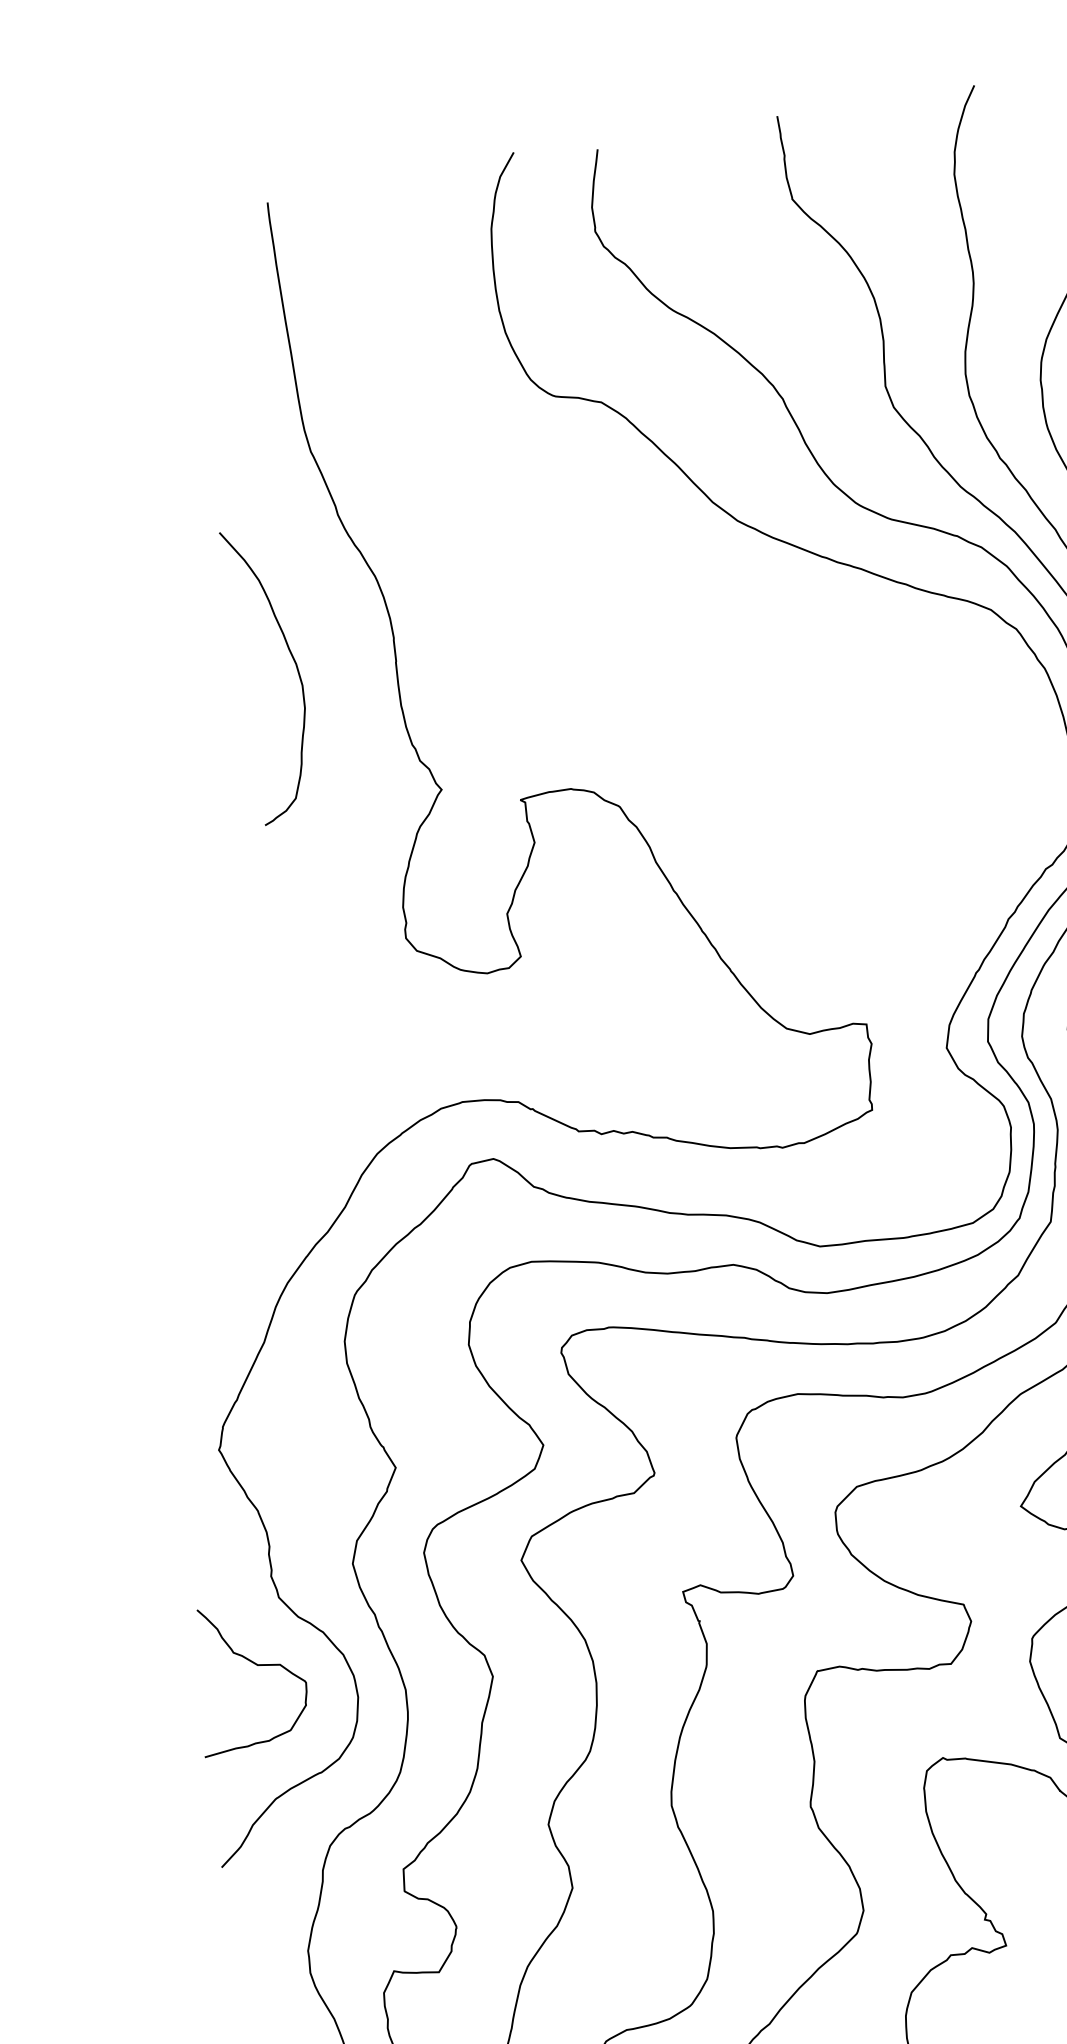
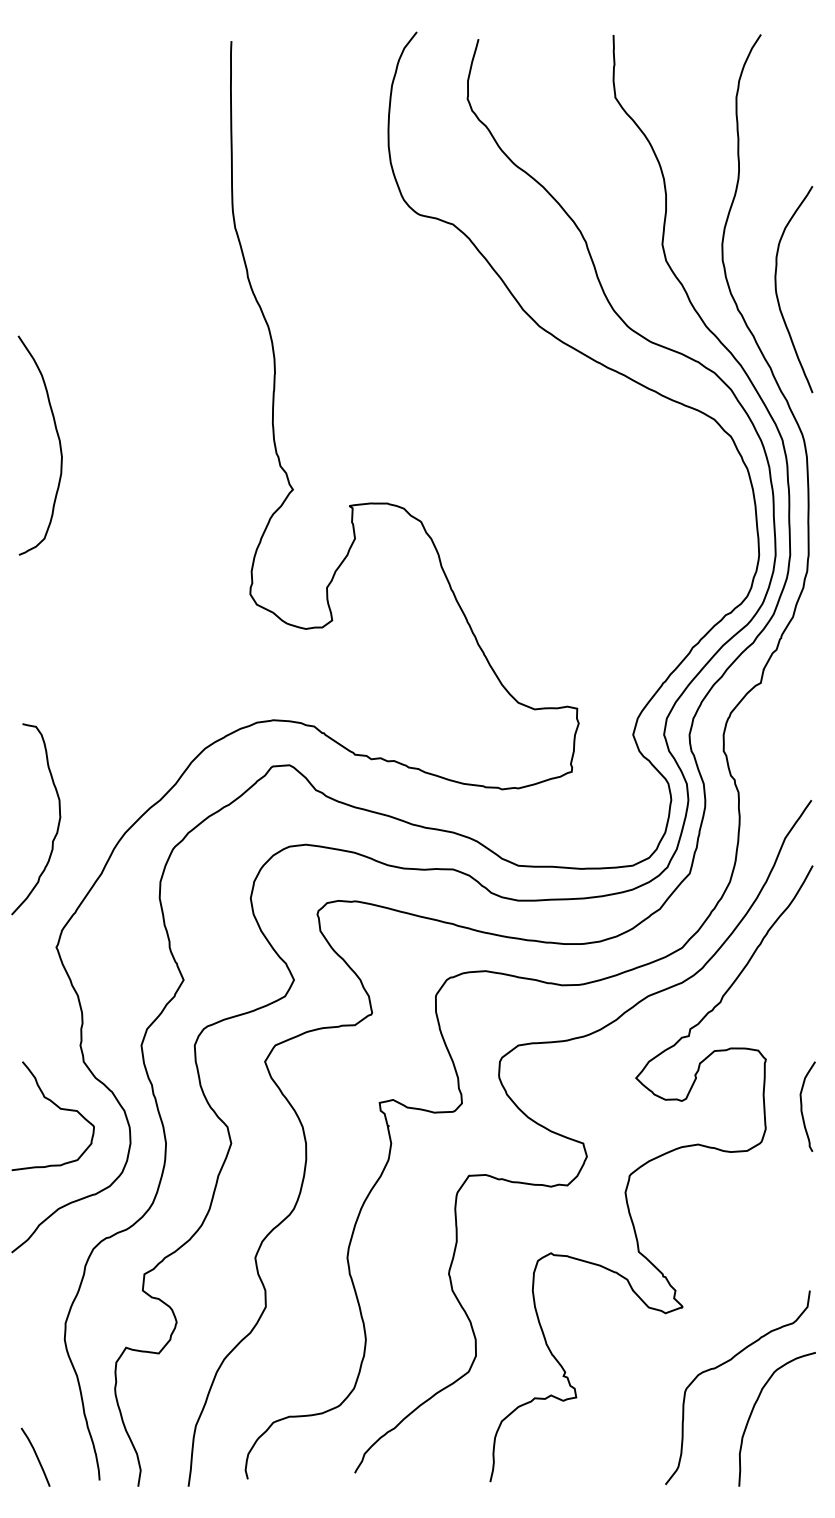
curve: (294, 664) -> (58, 440), moved
curve: (195, 1286) -> (57, 825), added

